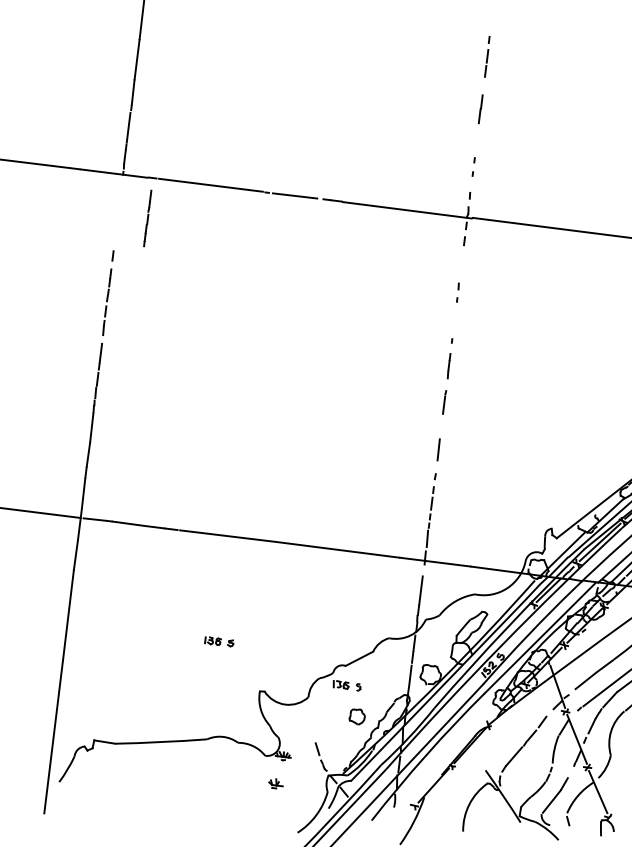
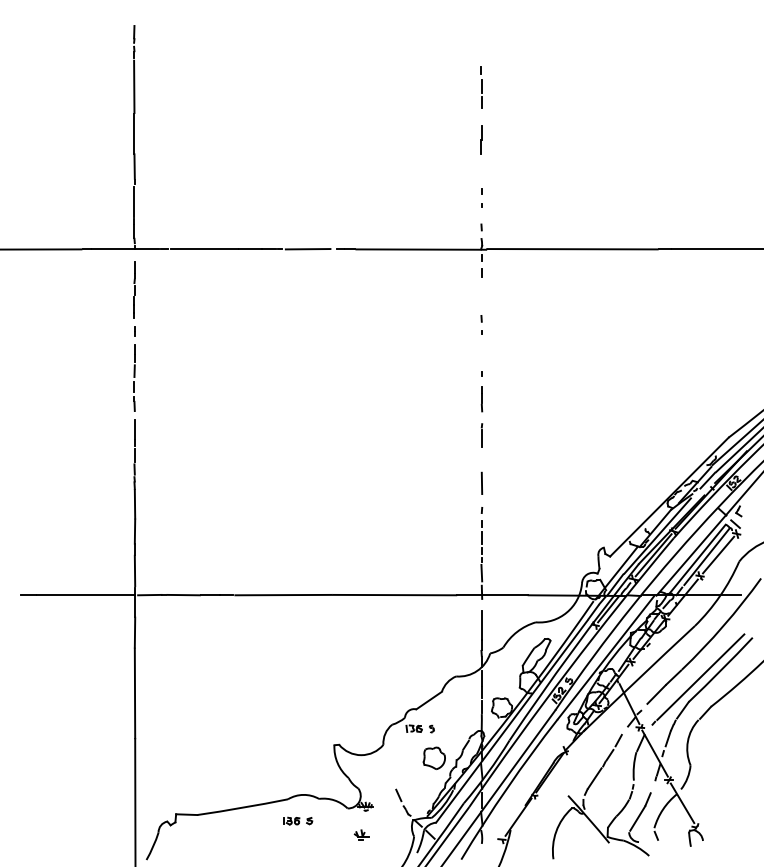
line: (147, 218) -> (134, 289), moved
part: (219, 641) -> (298, 820), moved
part: (356, 716) -> (433, 758), size x1.43

